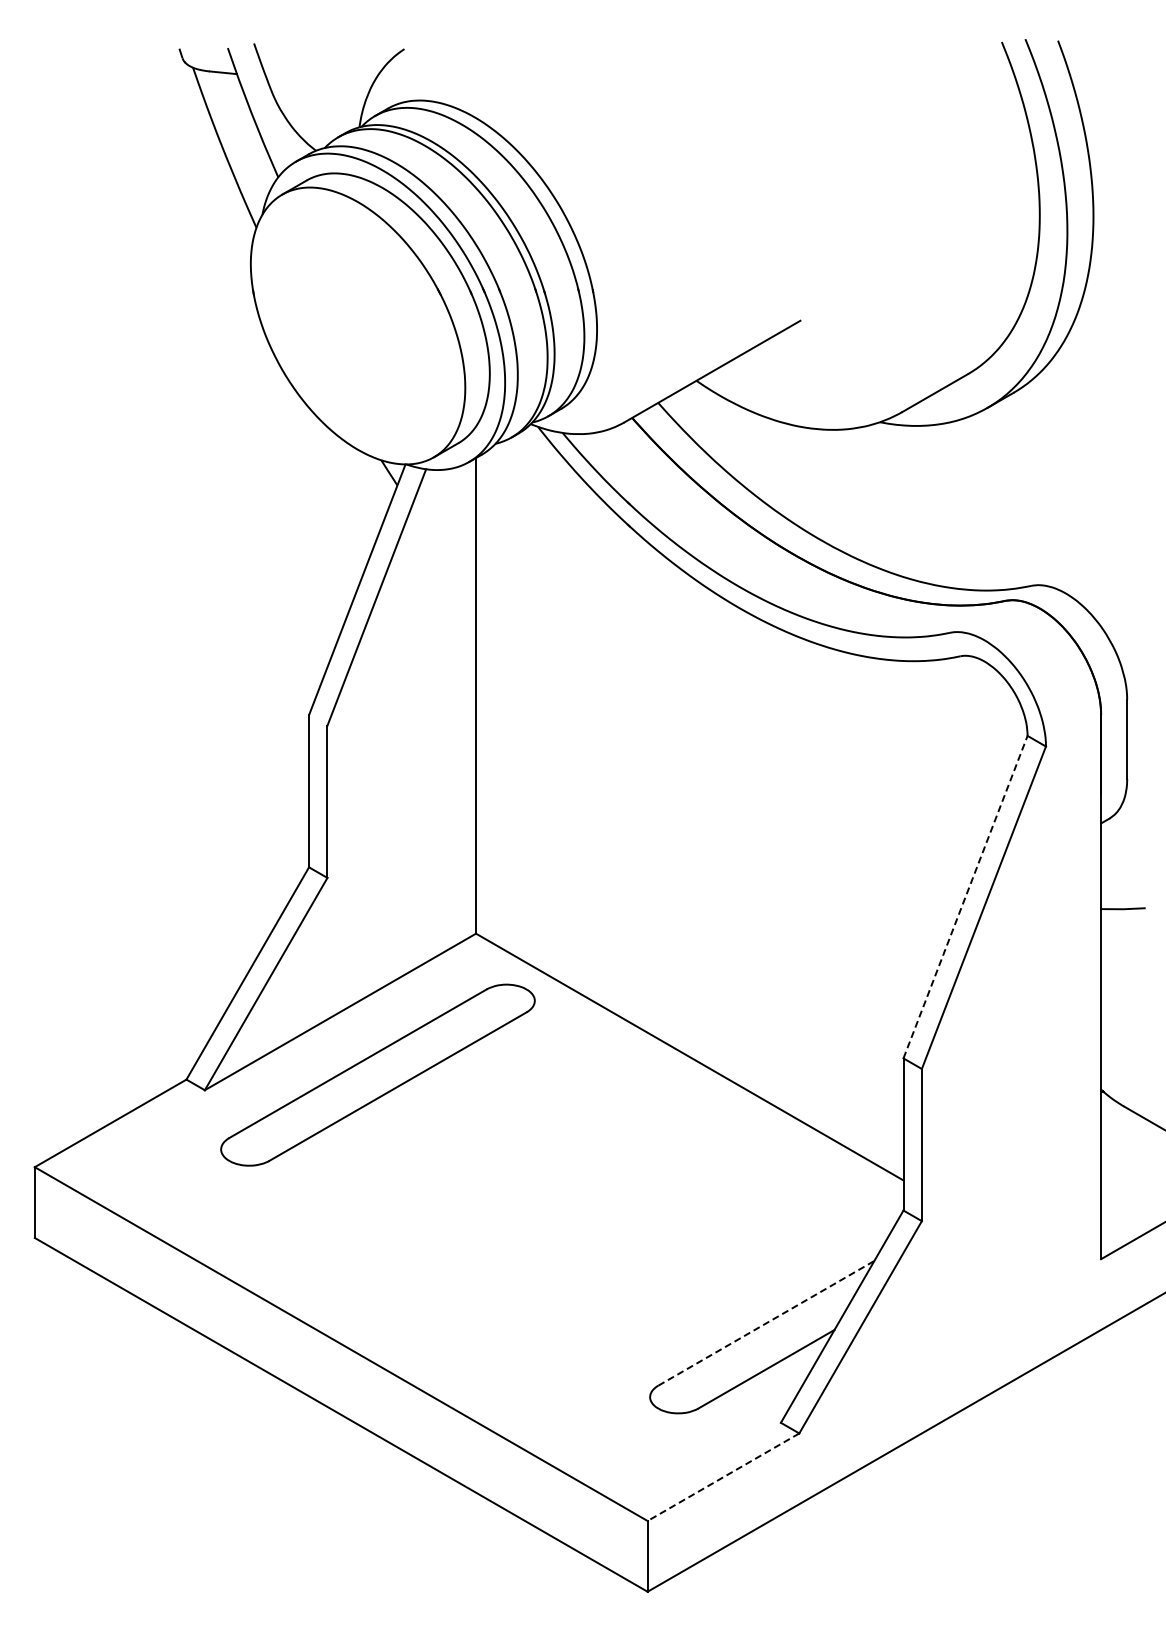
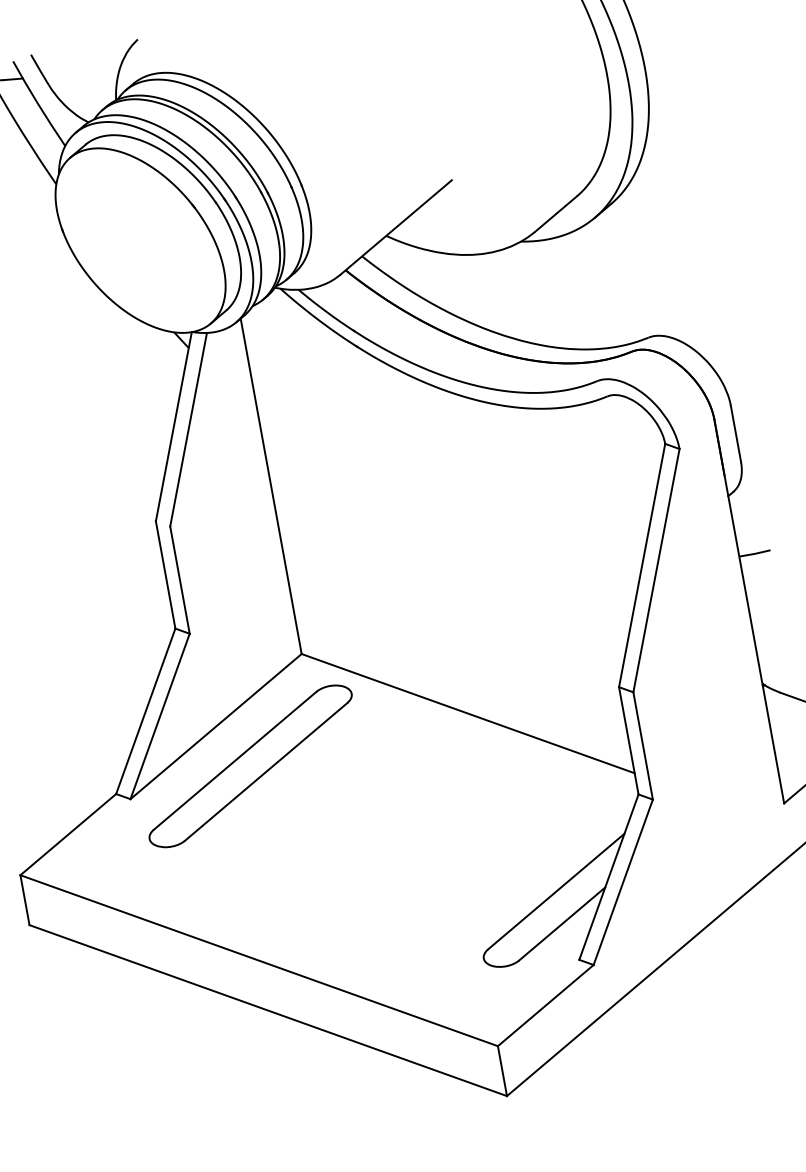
line: (965, 897) -> (642, 565), dashed -> solid
line: (766, 1323) -> (556, 891), dashed -> solid
line: (723, 1477) -> (545, 1005), dashed -> solid

